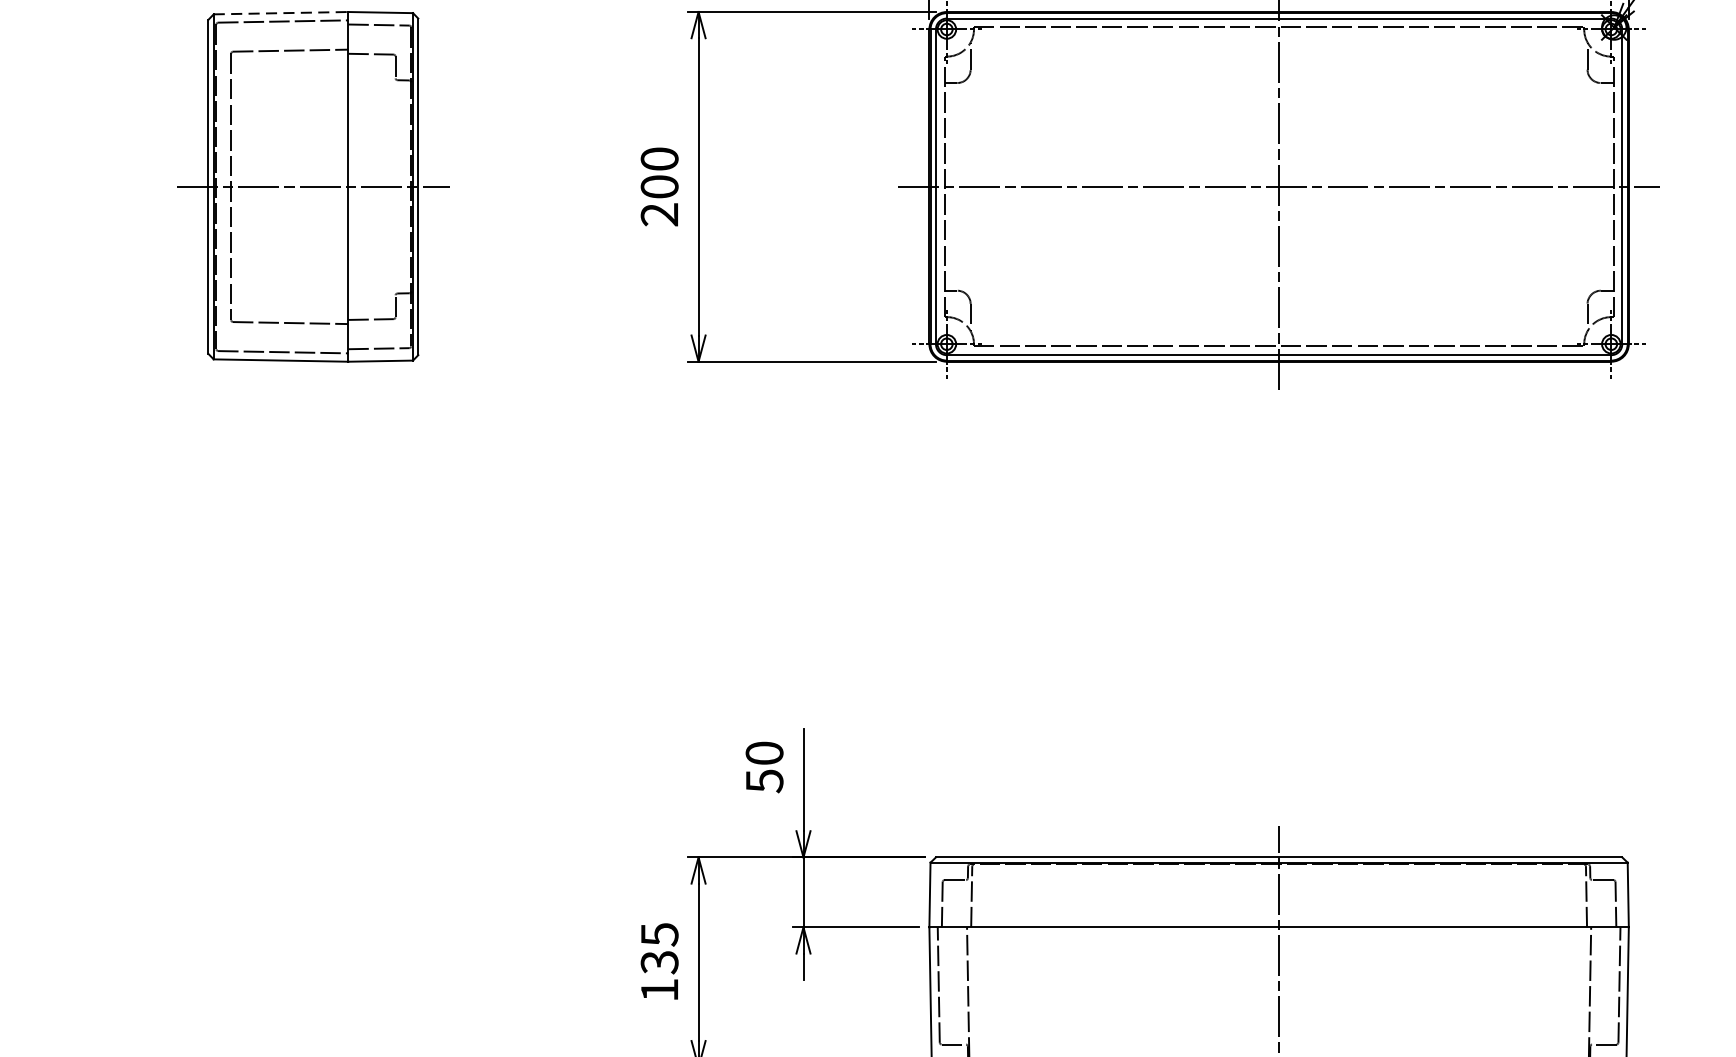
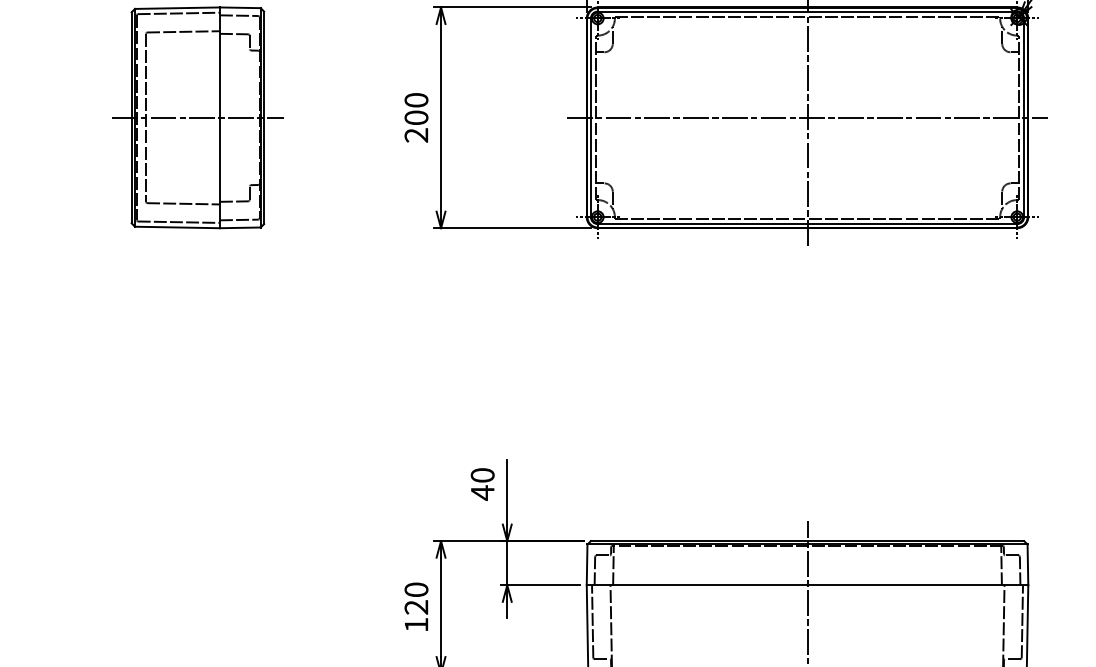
line: (281, 13) -> (177, 8), dashed -> solid
text: (764, 780) -> (482, 492), 50 -> 40
text: (659, 948) -> (416, 598), 135 -> 120

